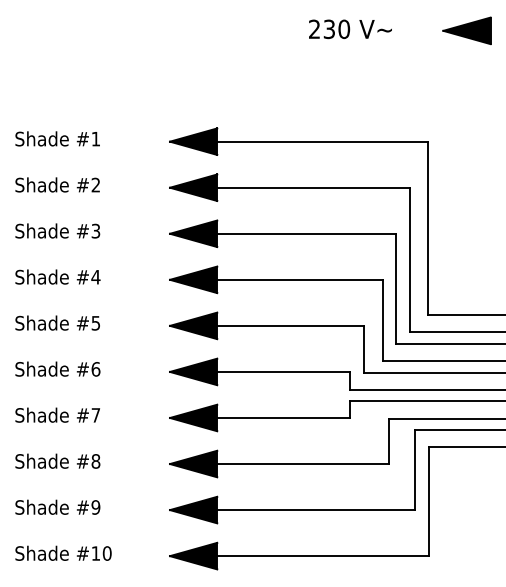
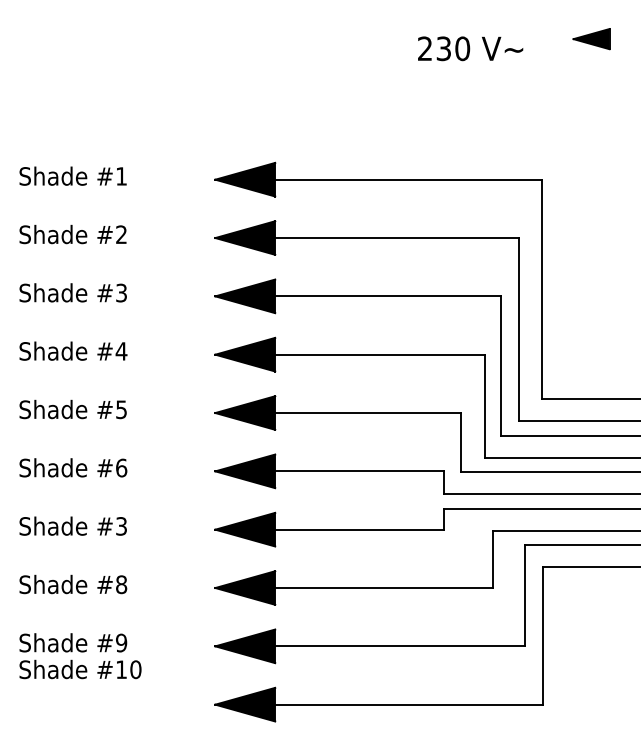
text: (350, 29) -> (470, 48), moved
part: (466, 30) -> (590, 38), size x0.6
text: (95, 415) -> (120, 526), #7 -> #3
text: (63, 552) -> (80, 668), moved

